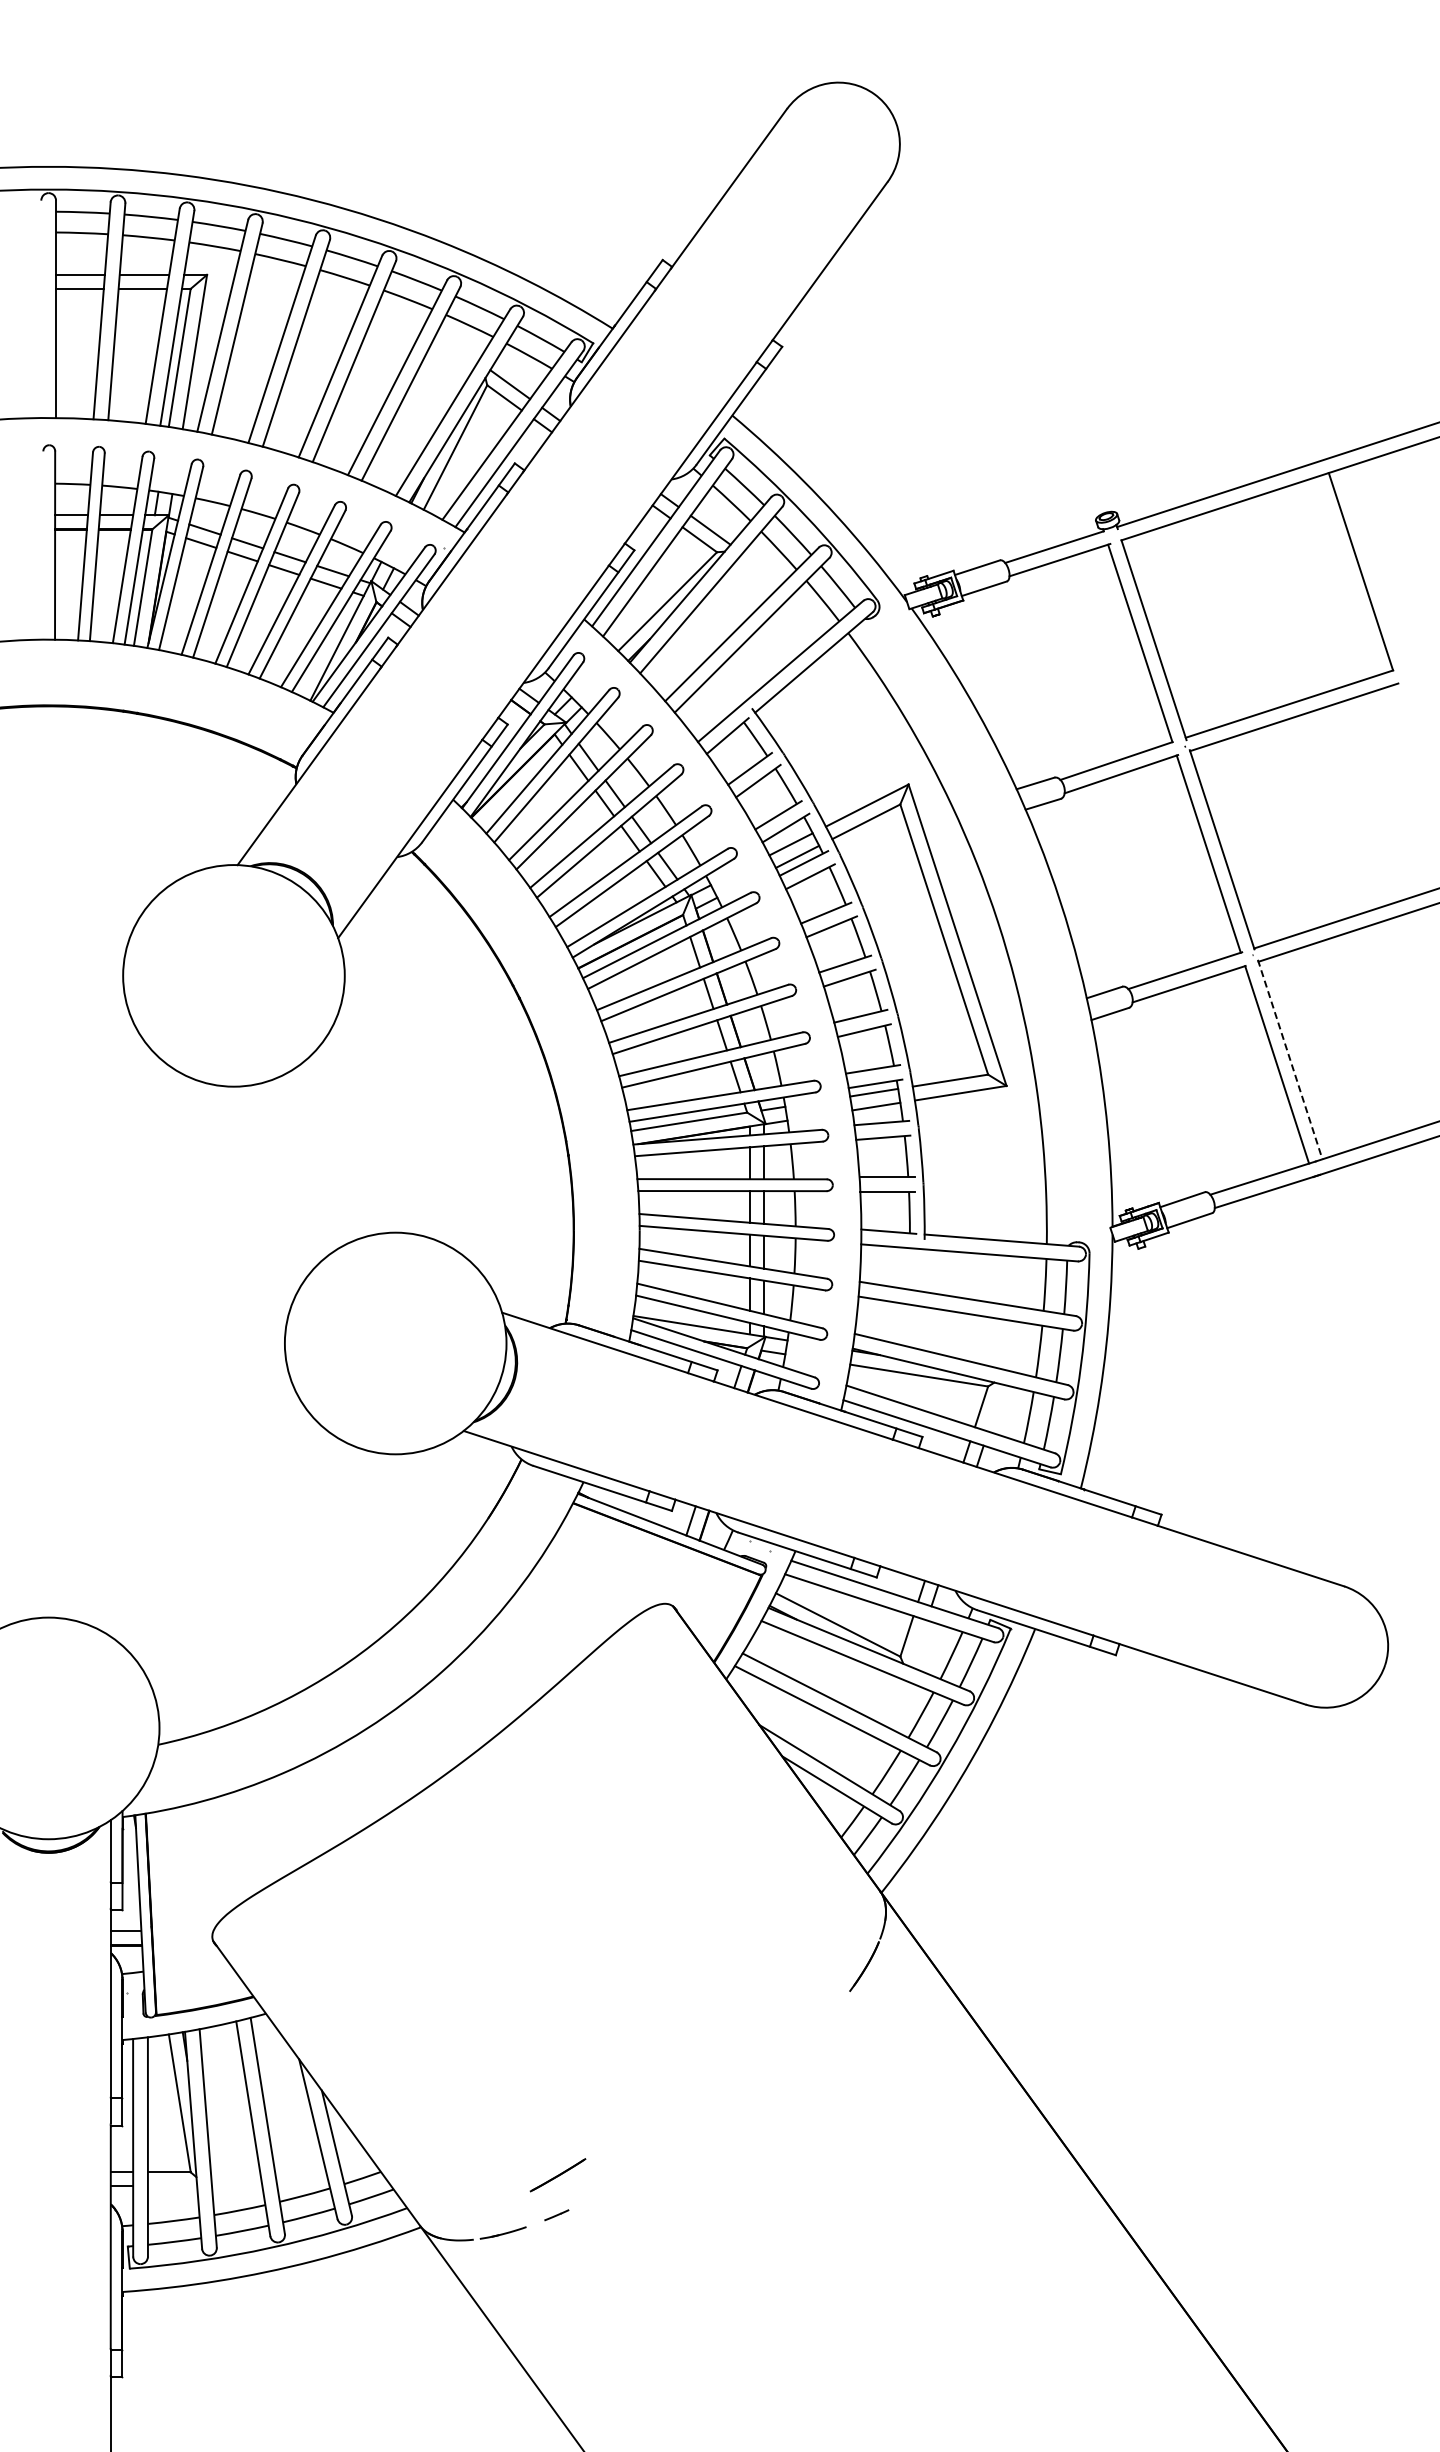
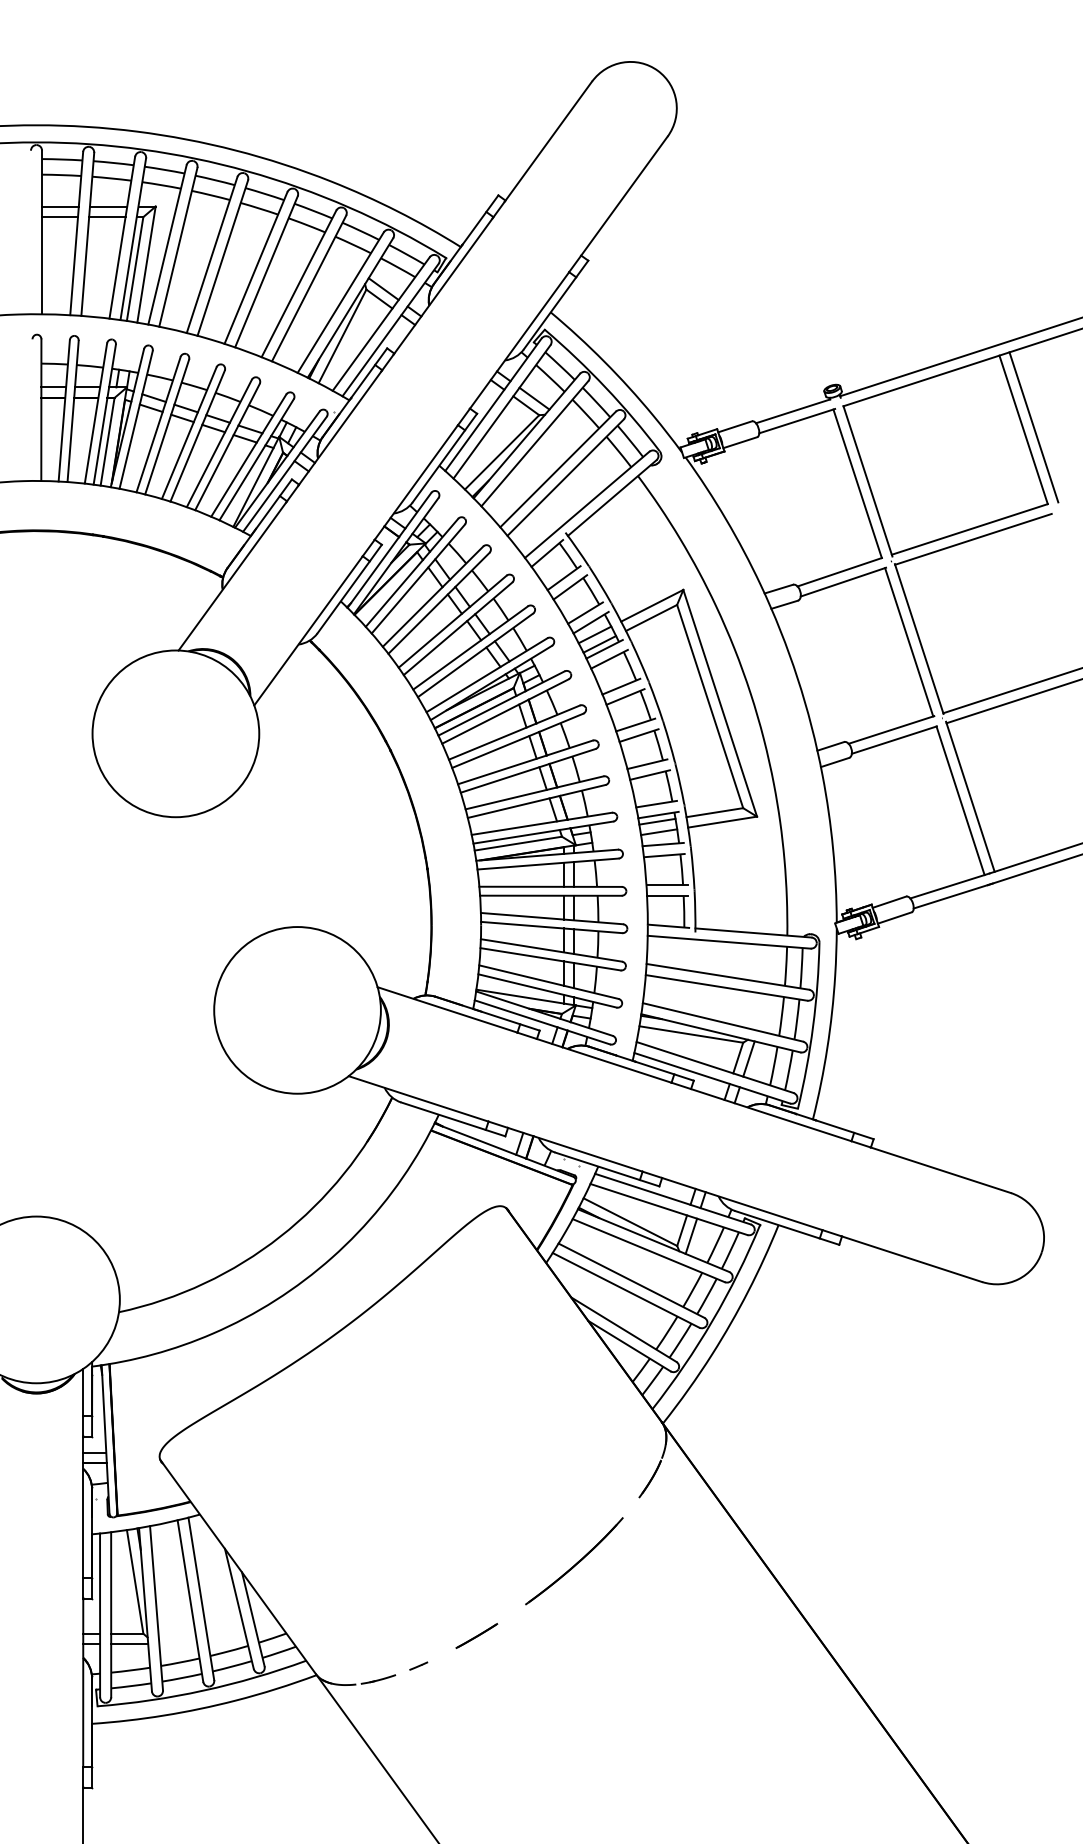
line: (1374, 568) -> (1033, 427), added
line: (1290, 1059) -> (970, 796), dashed -> solid
line: (995, 1407) -> (748, 1058), added
line: (918, 1643) -> (690, 1236), added
part: (763, 2075) -> (574, 1560), added
line: (557, 2175) -> (476, 1636), moved
line: (172, 2186) -> (129, 1644), added

